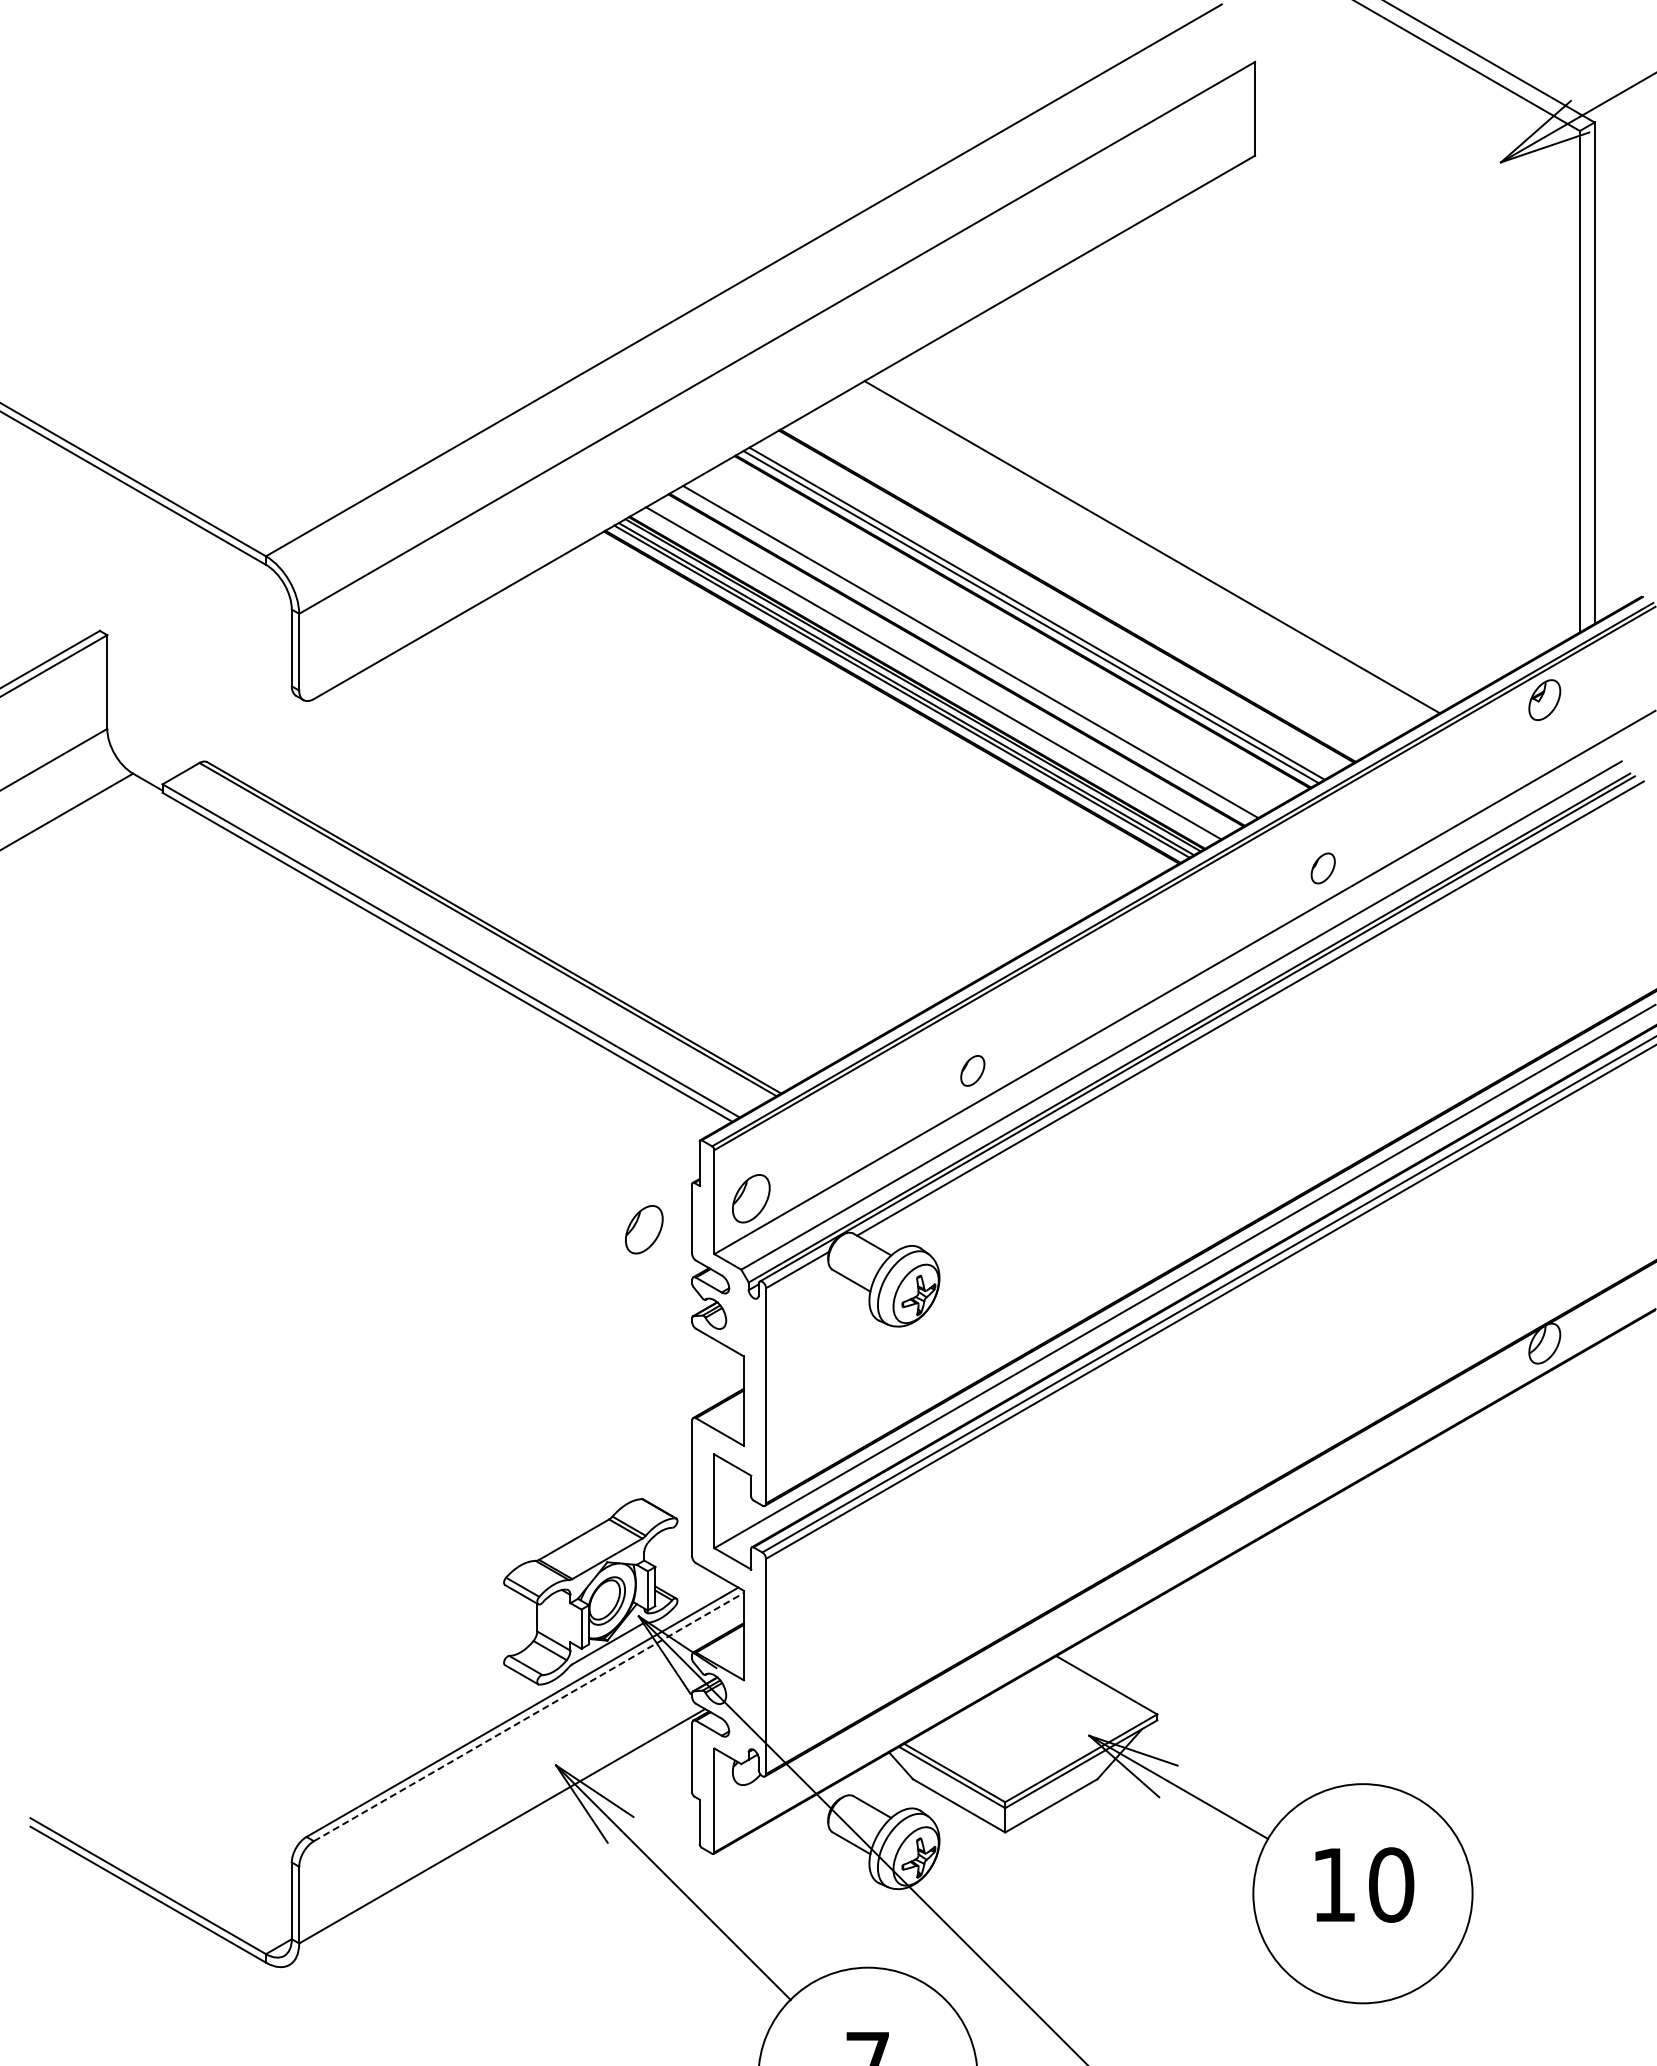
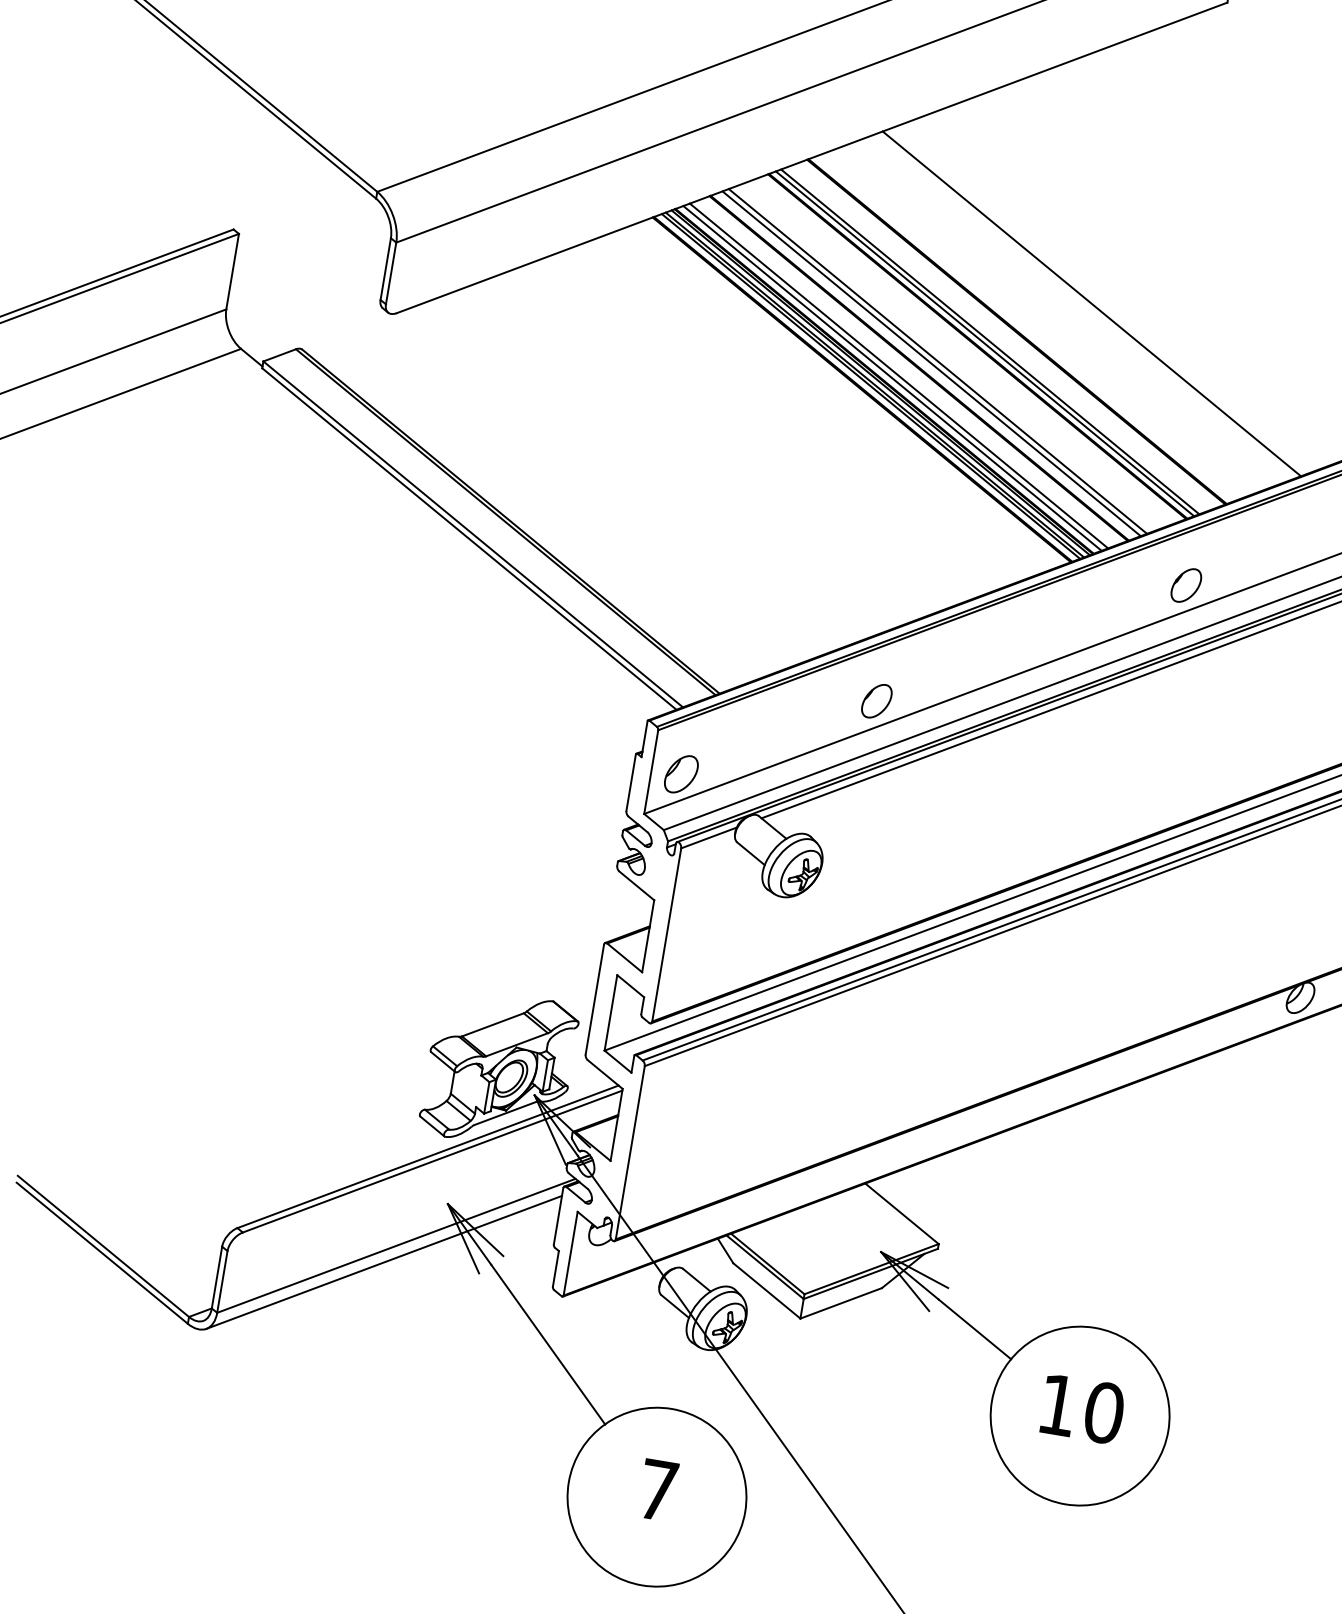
line: (977, 647) -> (937, 361), added
line: (925, 677) -> (891, 378), added
part: (1322, 868) -> (1185, 585), size x1.43
part: (972, 1070) -> (876, 700), size x1.43
part: (644, 1229) -> (591, 784), removed
line: (529, 1716) -> (433, 1161), dashed -> solid
line: (490, 1848) -> (383, 1262), added

